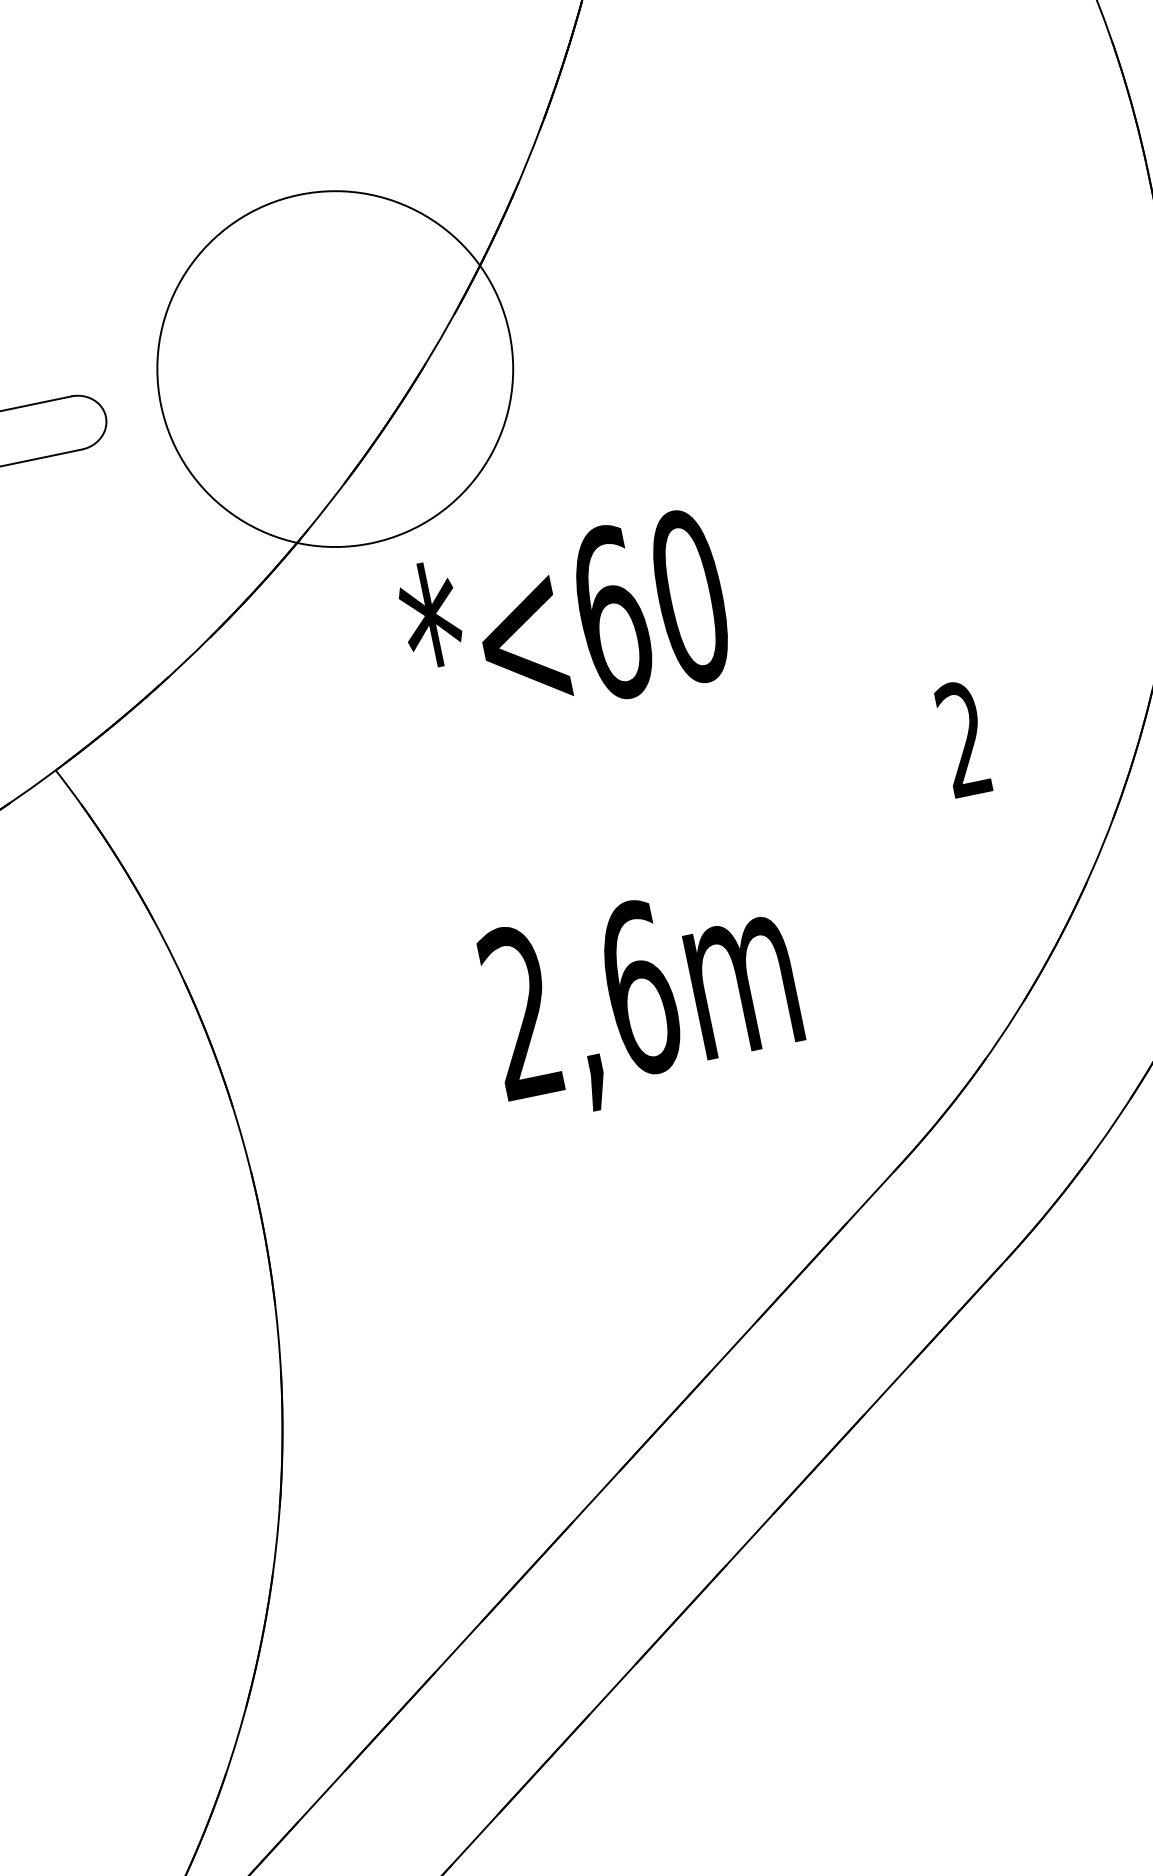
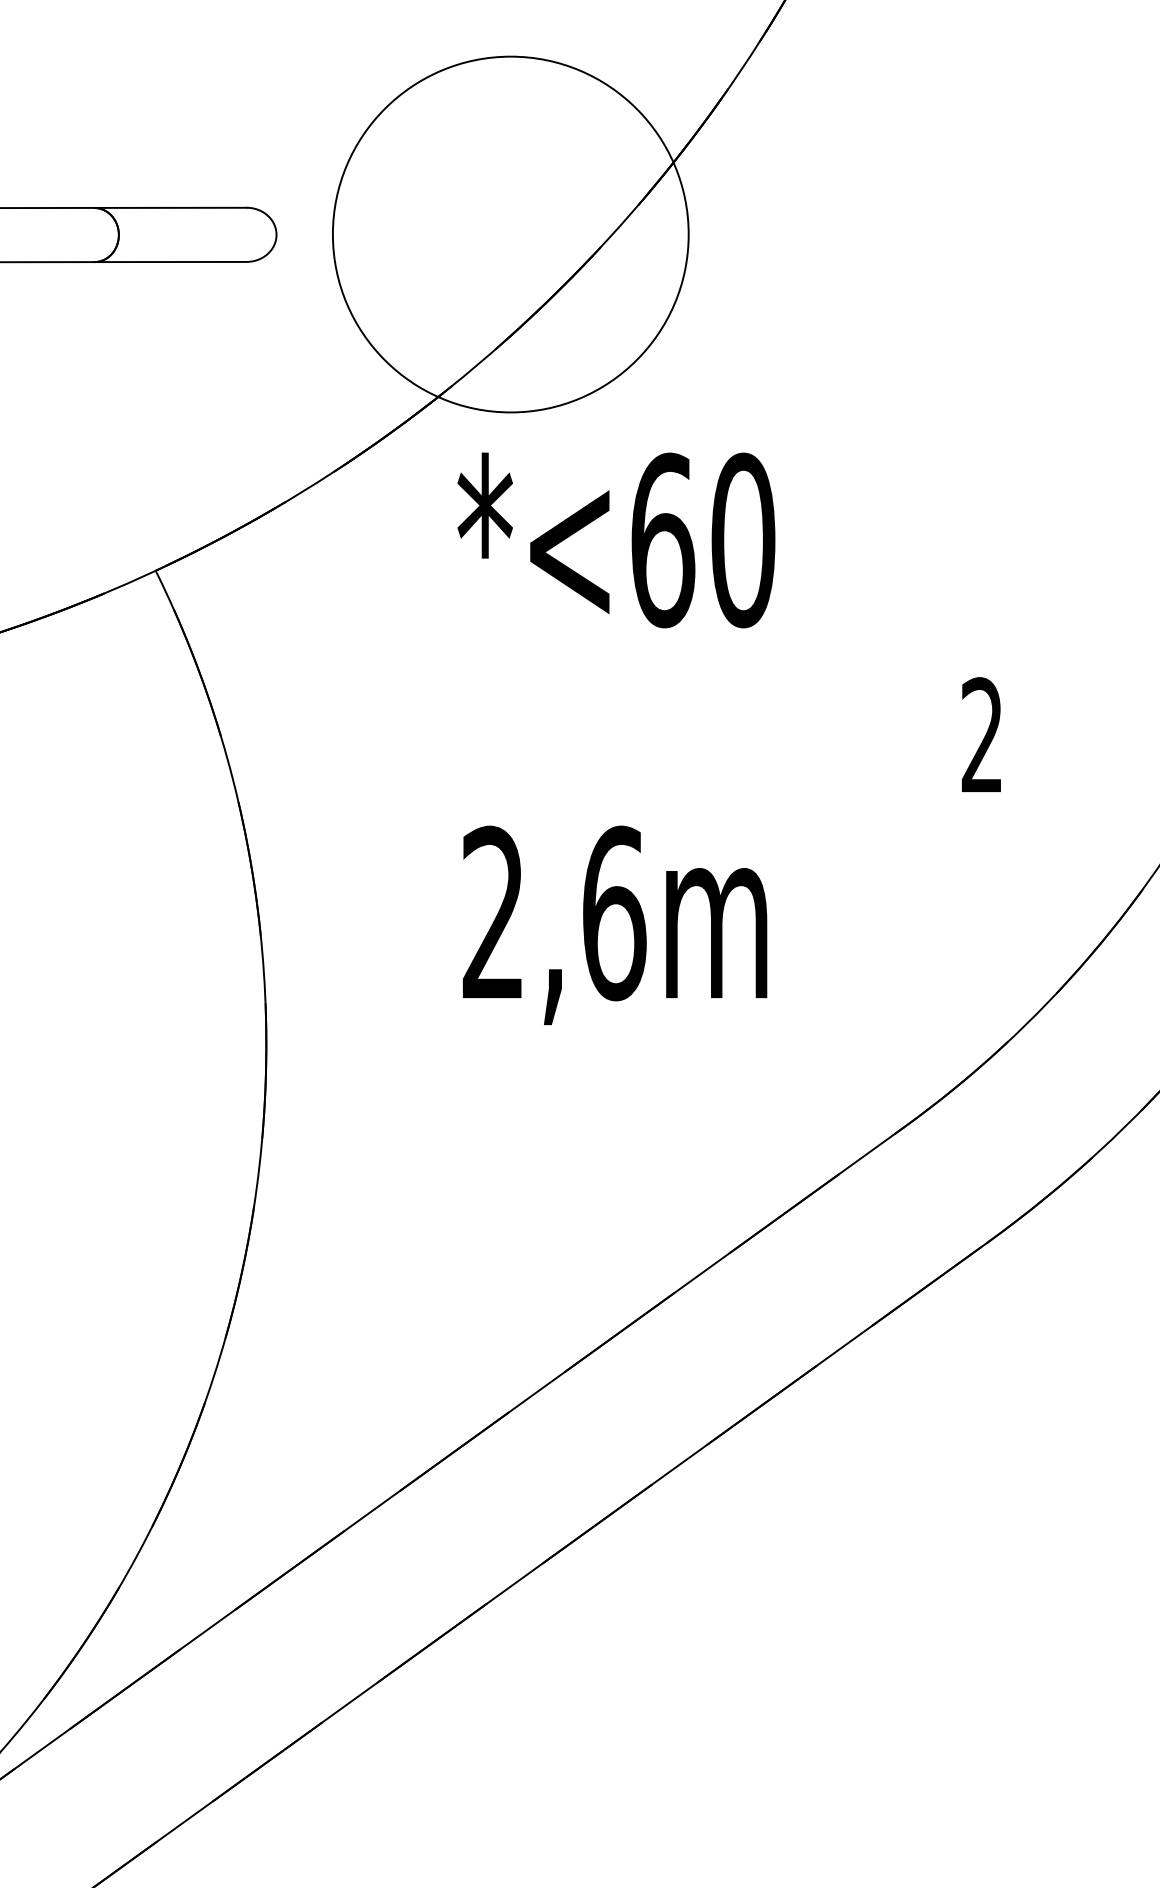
text: (715, 793) -> (728, 738), moved

